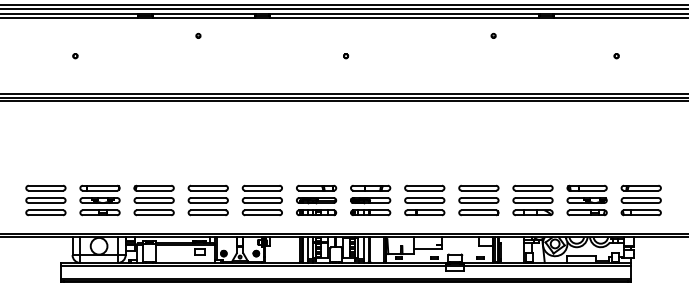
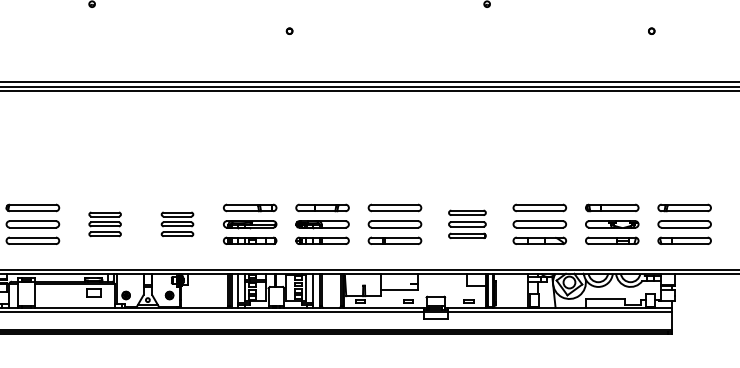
part: (207, 200) -> (104, 224), size x0.6
part: (261, 200) -> (176, 224), size x0.6
part: (478, 200) -> (466, 224), size x0.7

